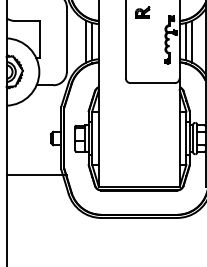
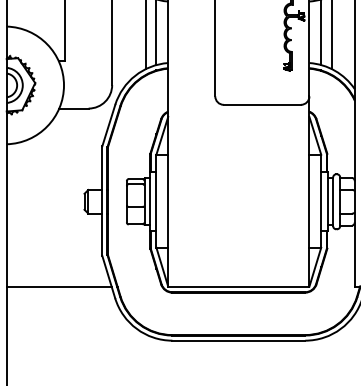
line: (36, 175) -> (59, 287), moved

